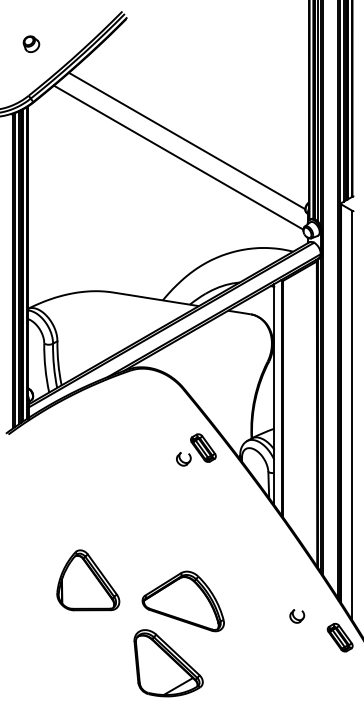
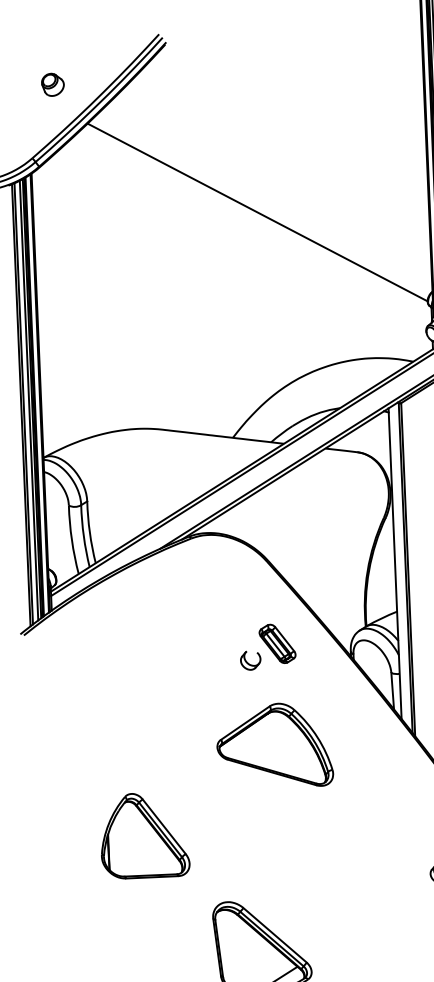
part: (31, 43) -> (52, 83), moved
line: (178, 157) -> (246, 236), removed
part: (196, 449) -> (267, 646), moved
part: (182, 601) -> (273, 745), moved

